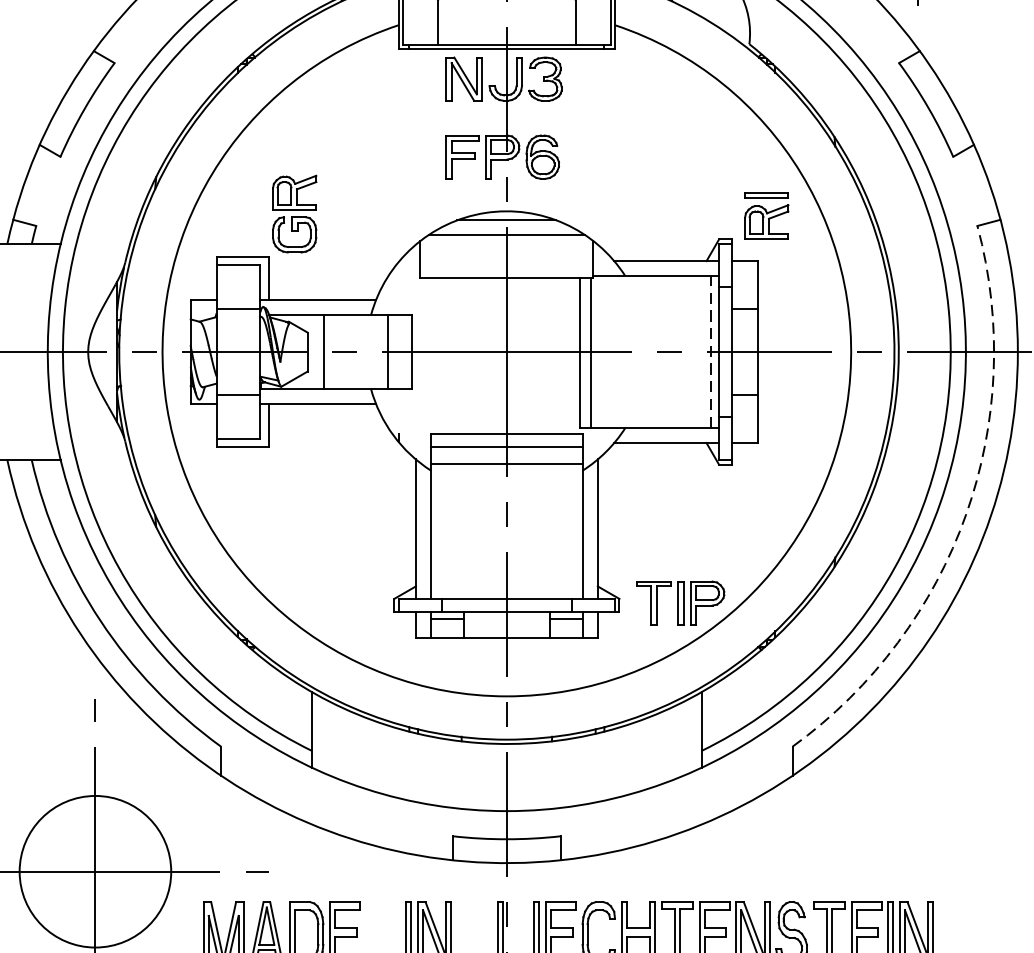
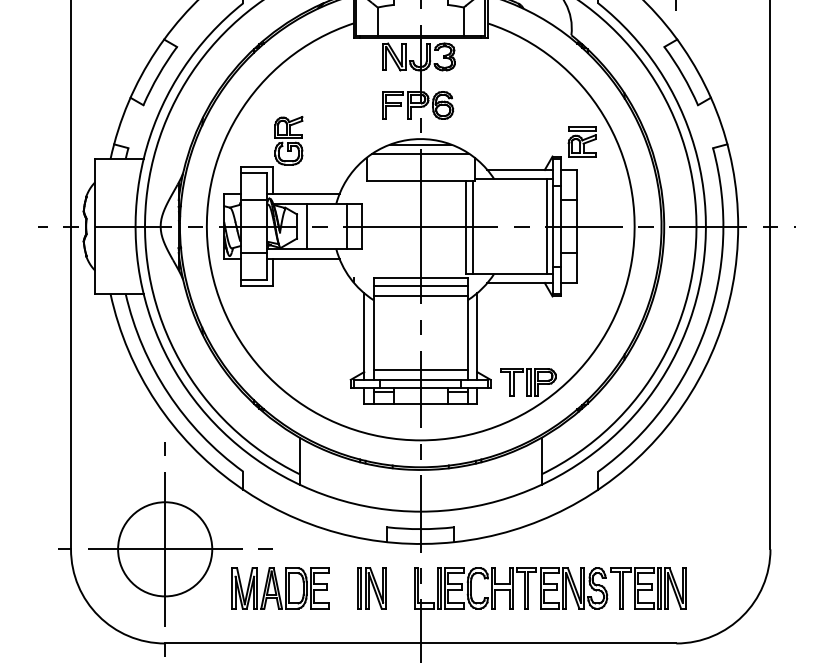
line: (710, 352) -> (547, 226), dashed -> solid
arc: (965, 514) -> (705, 327), dashed -> solid
line: (506, 583) -> (420, 370), added

